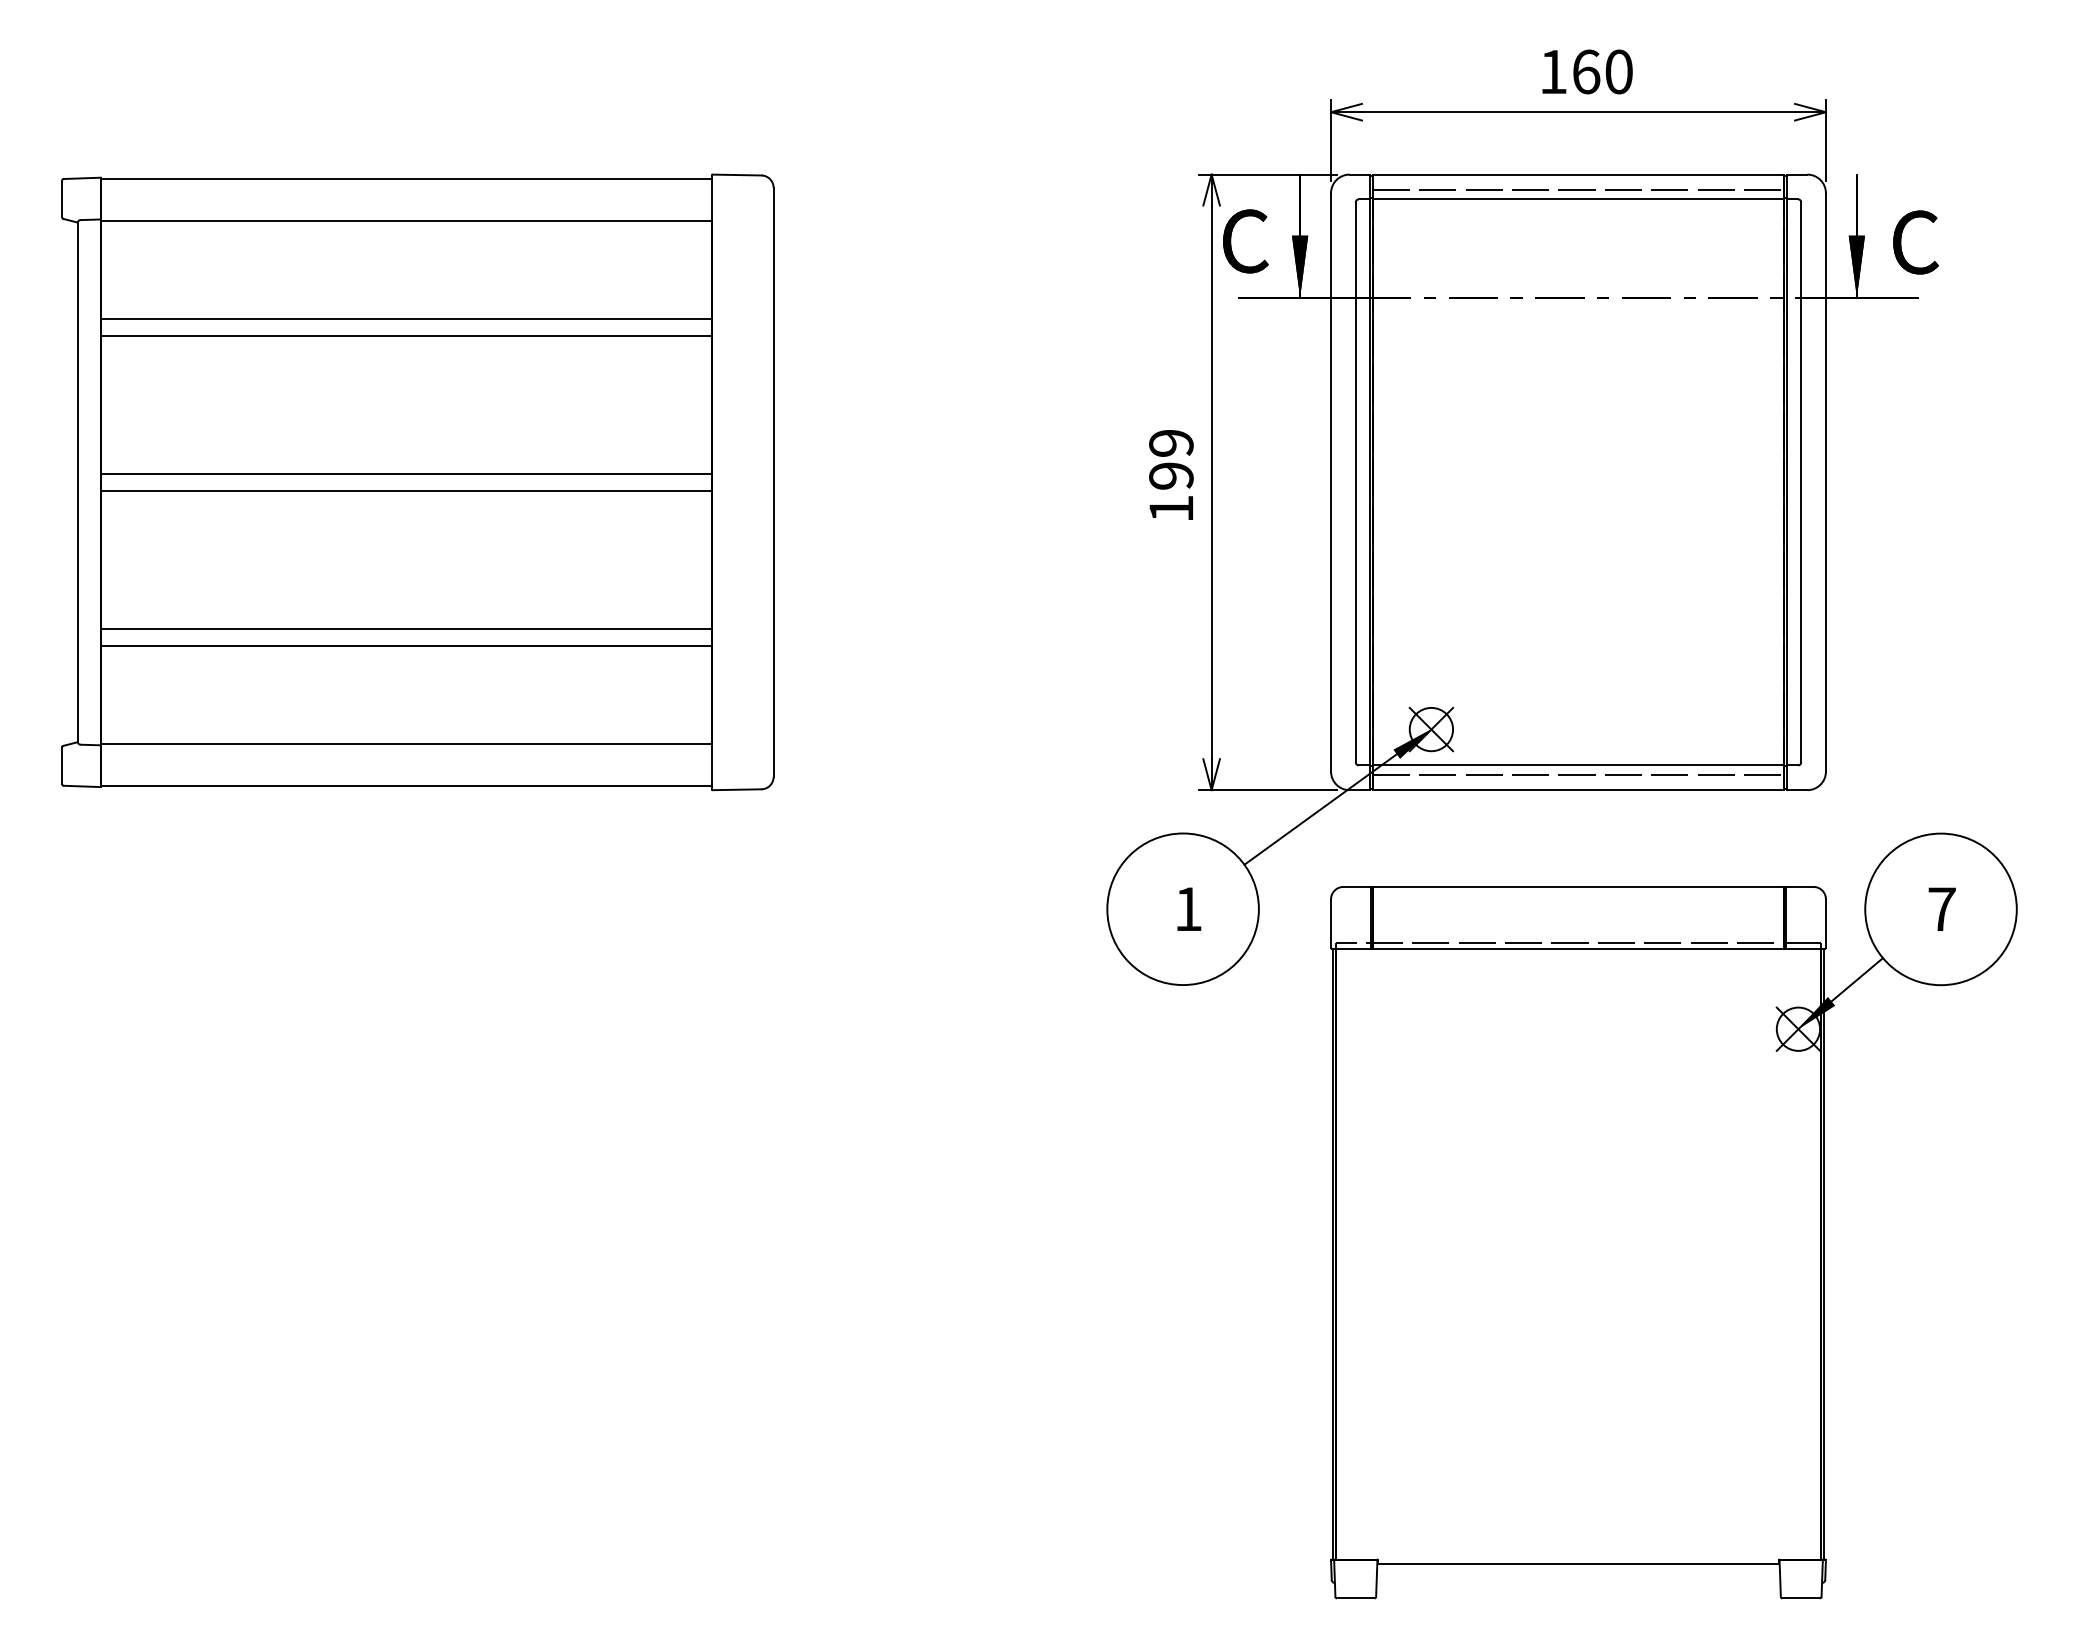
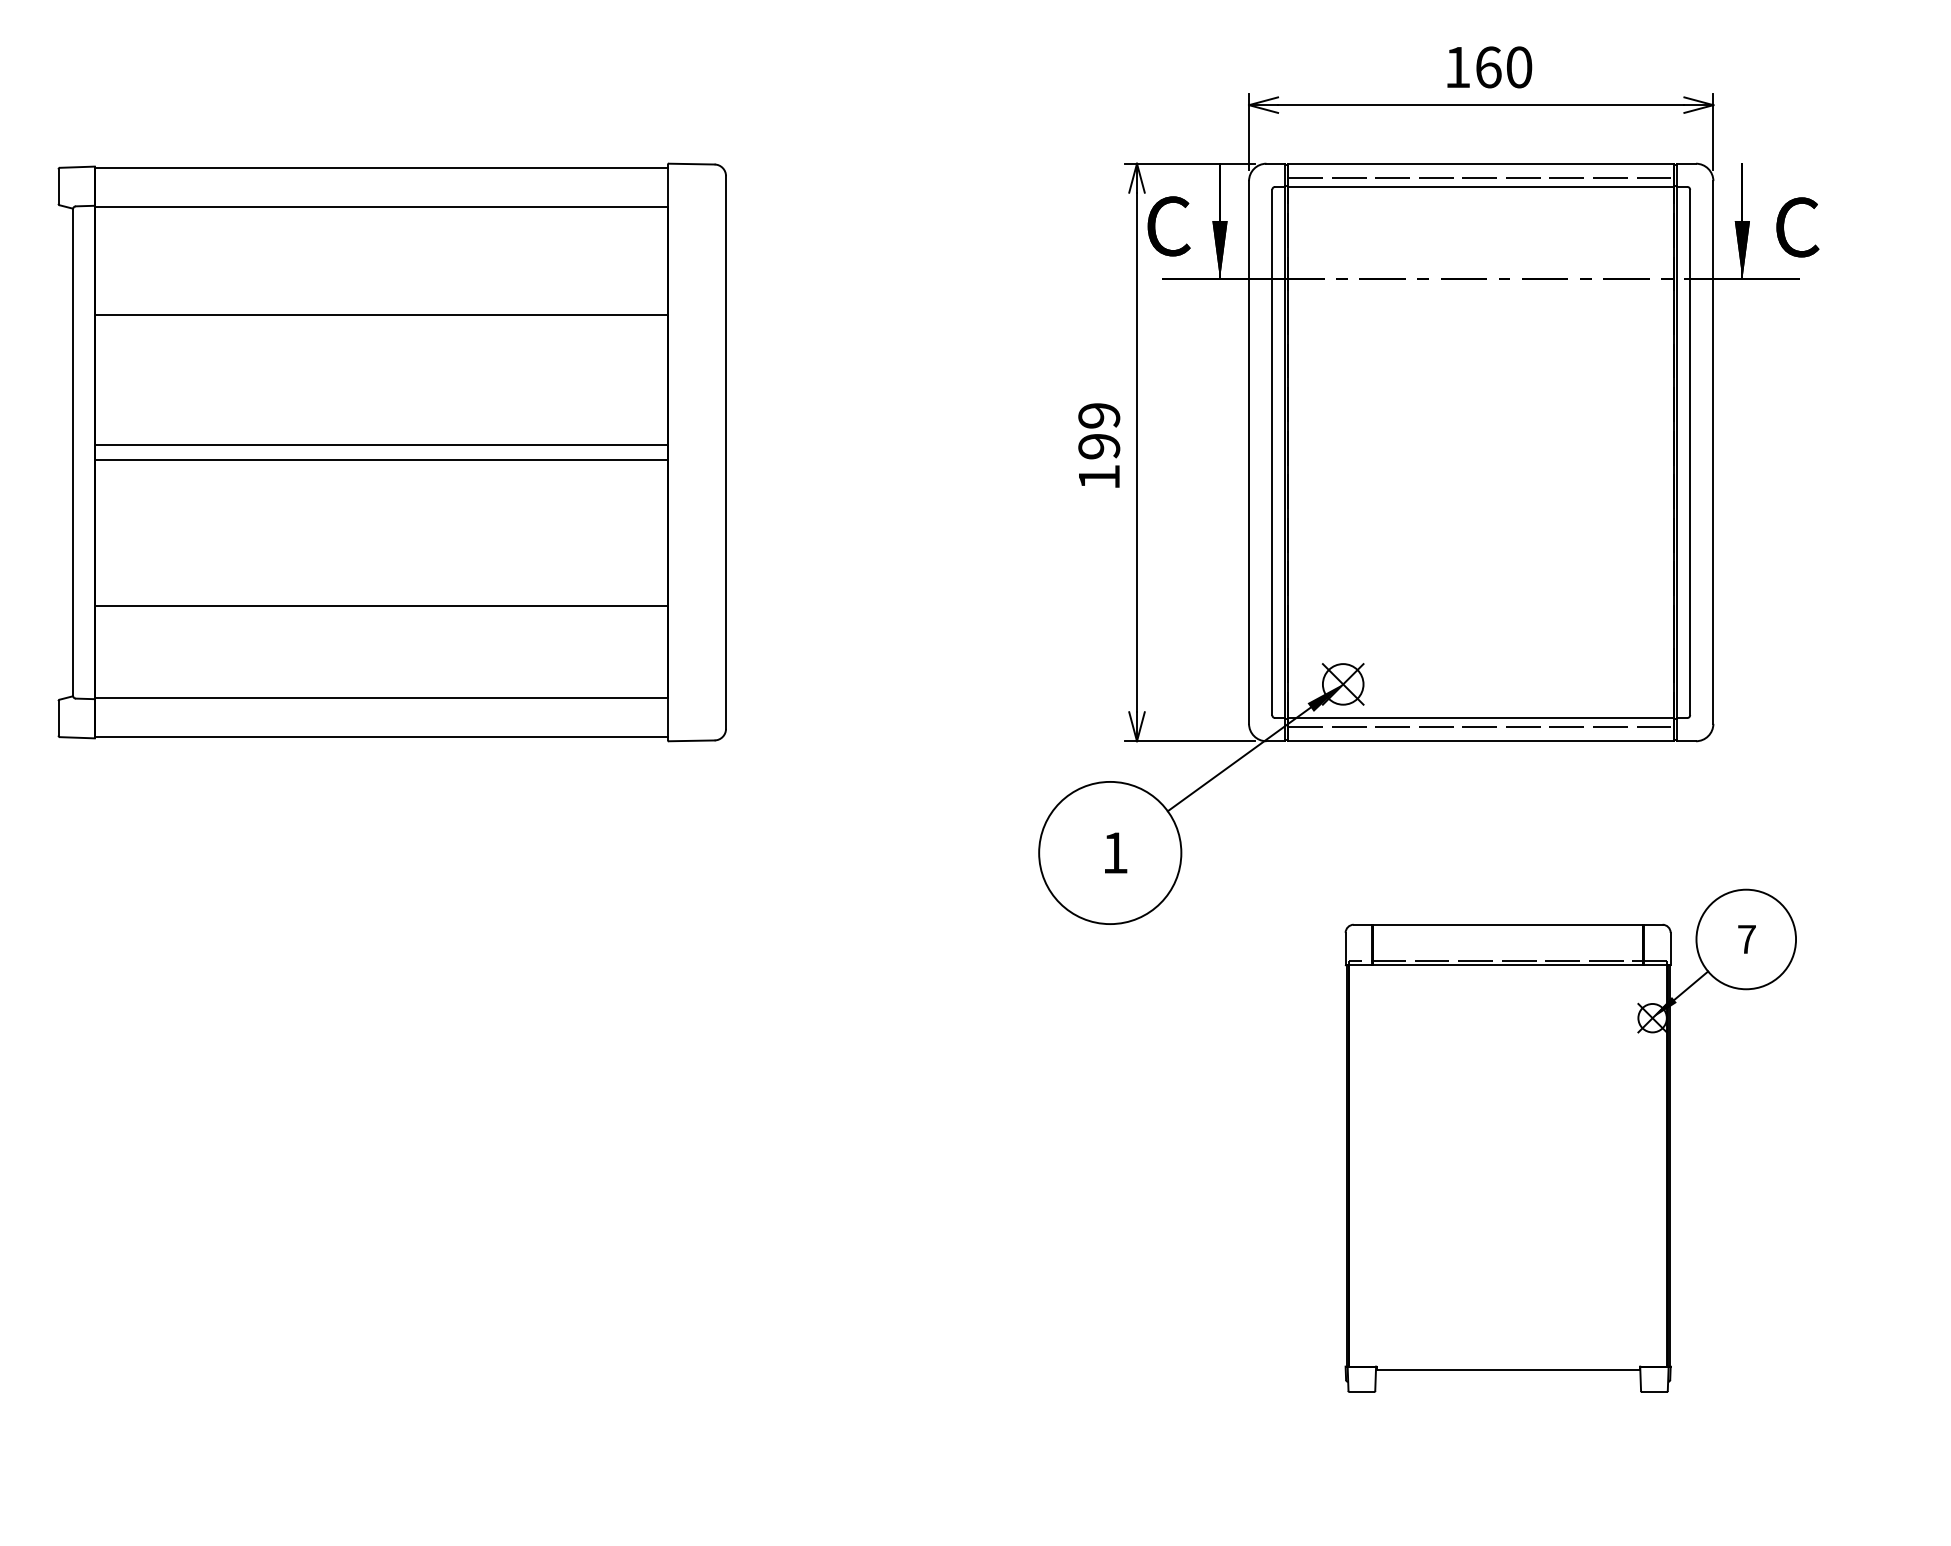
line: (406, 319) -> (381, 299), removed
line: (406, 628) -> (381, 589), removed
part: (1673, 1215) -> (1570, 1140), size x0.7

